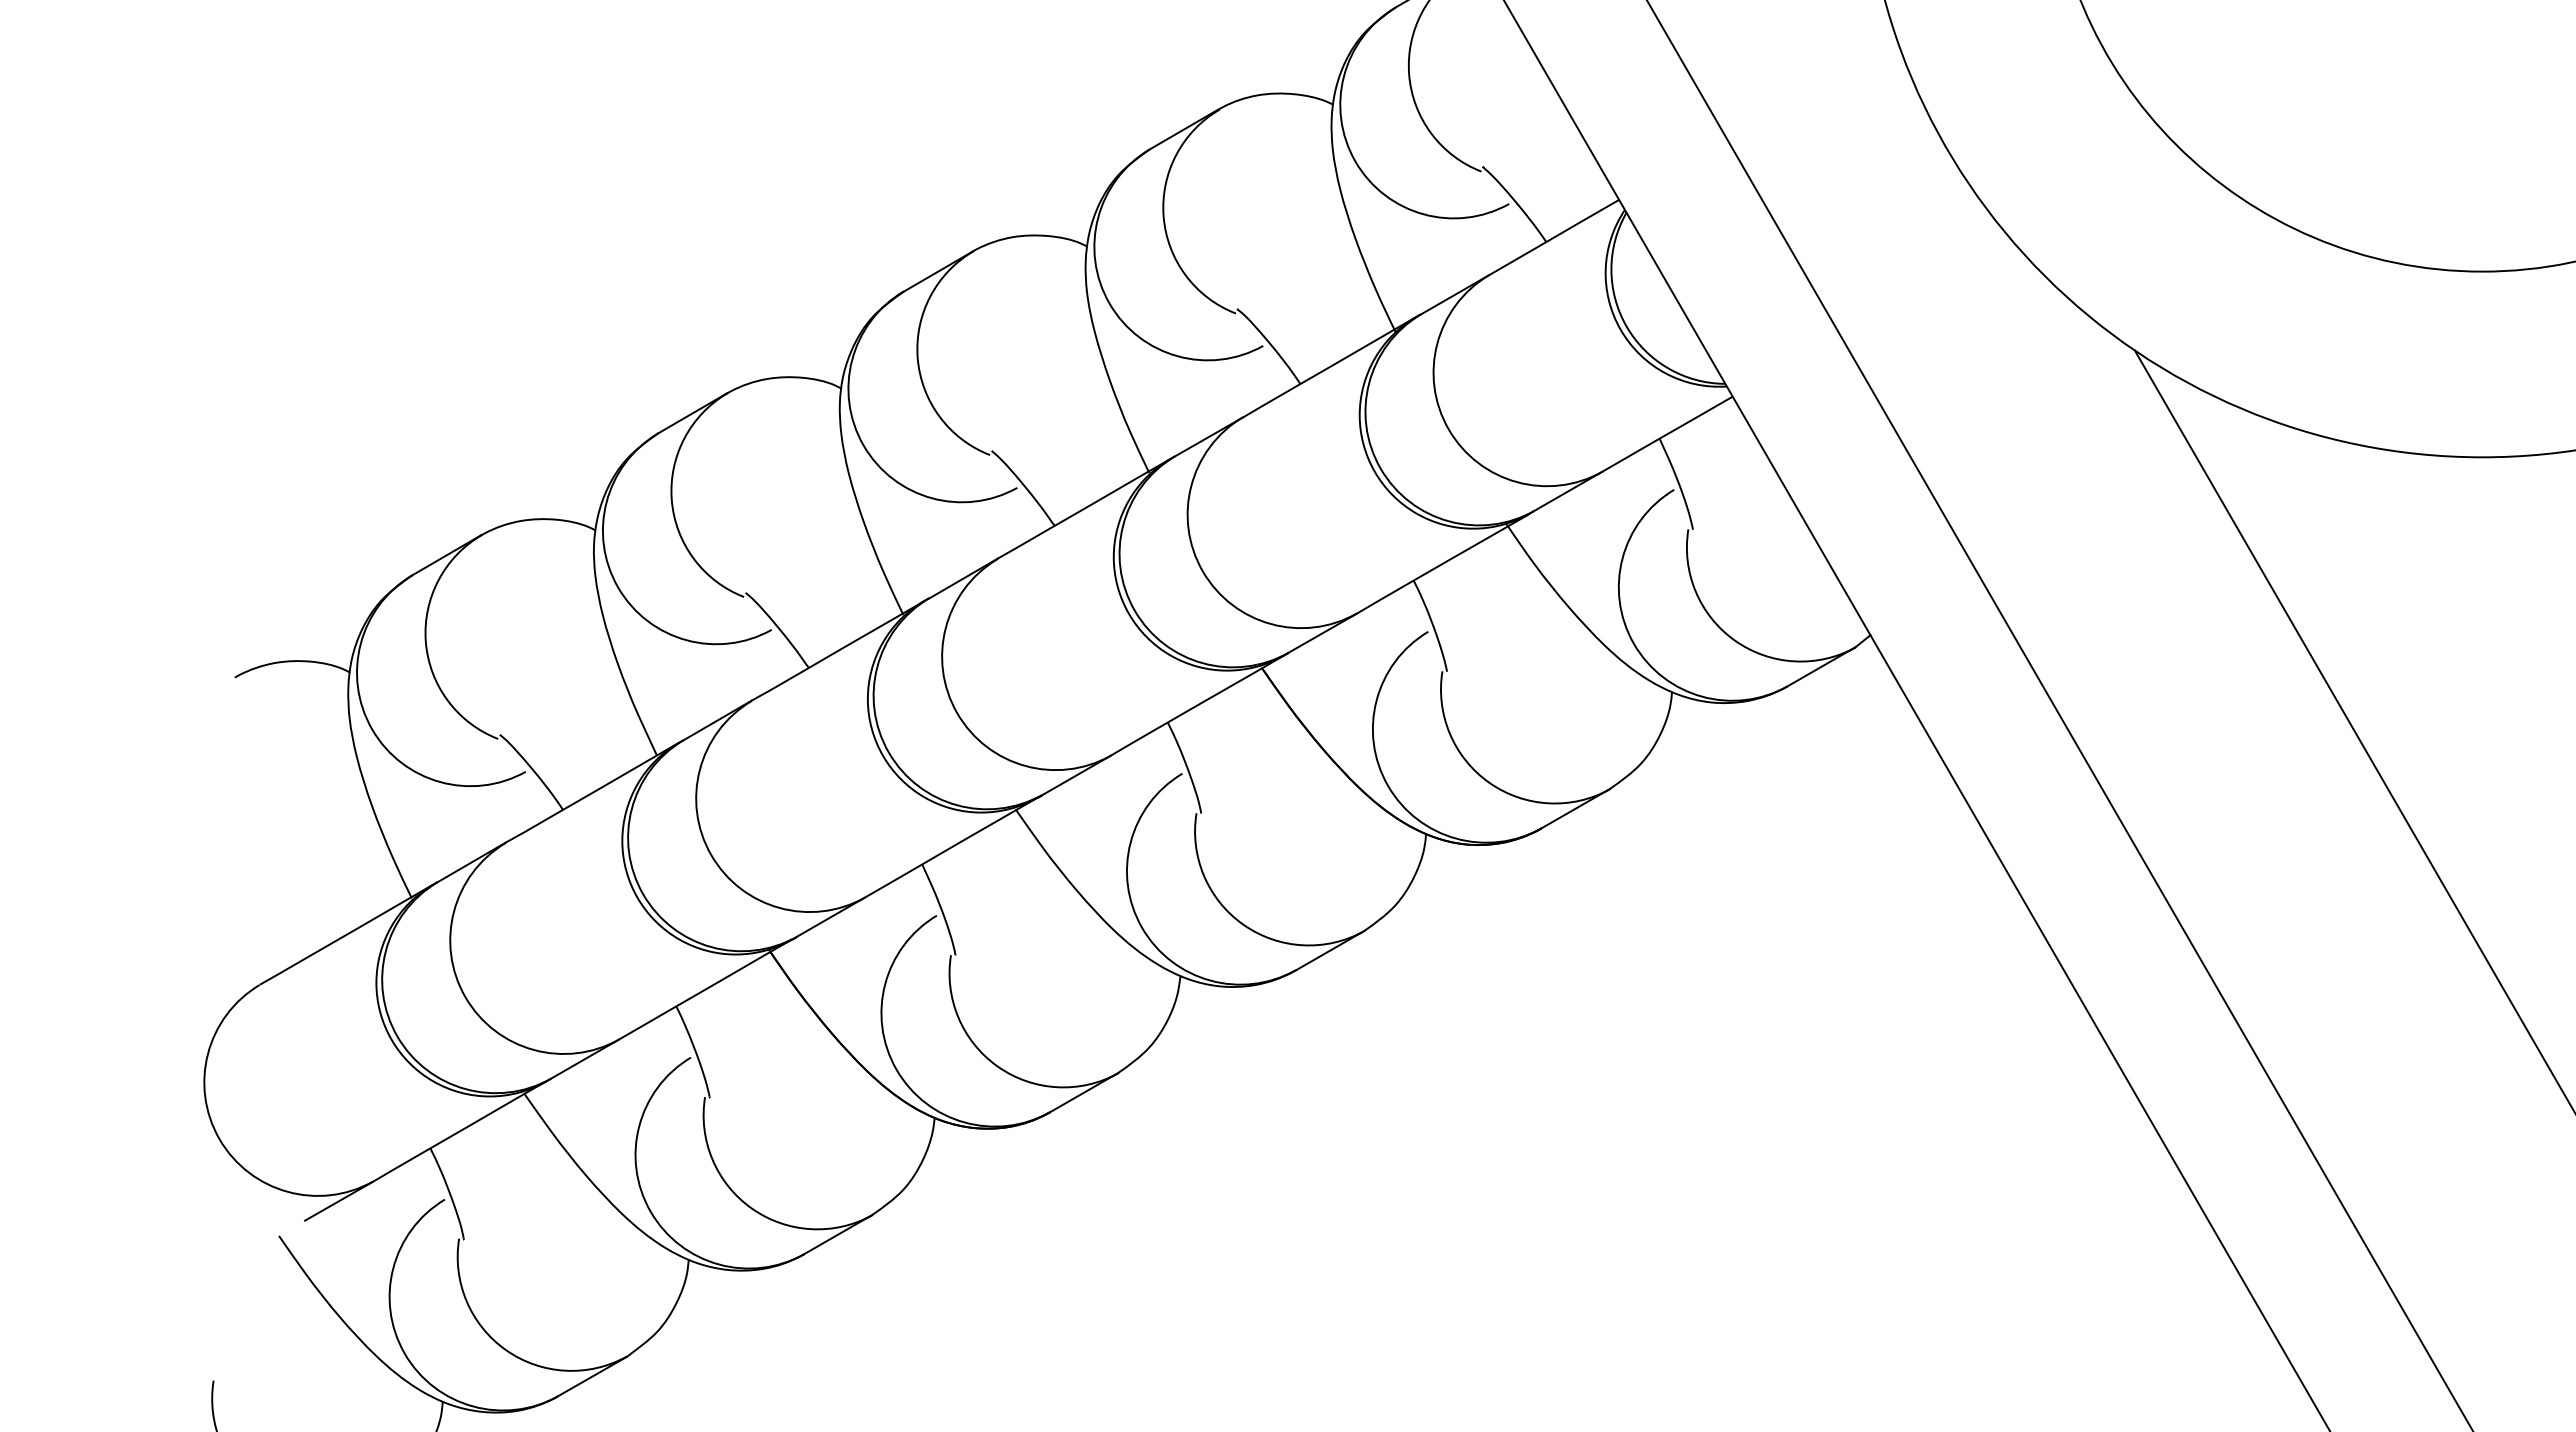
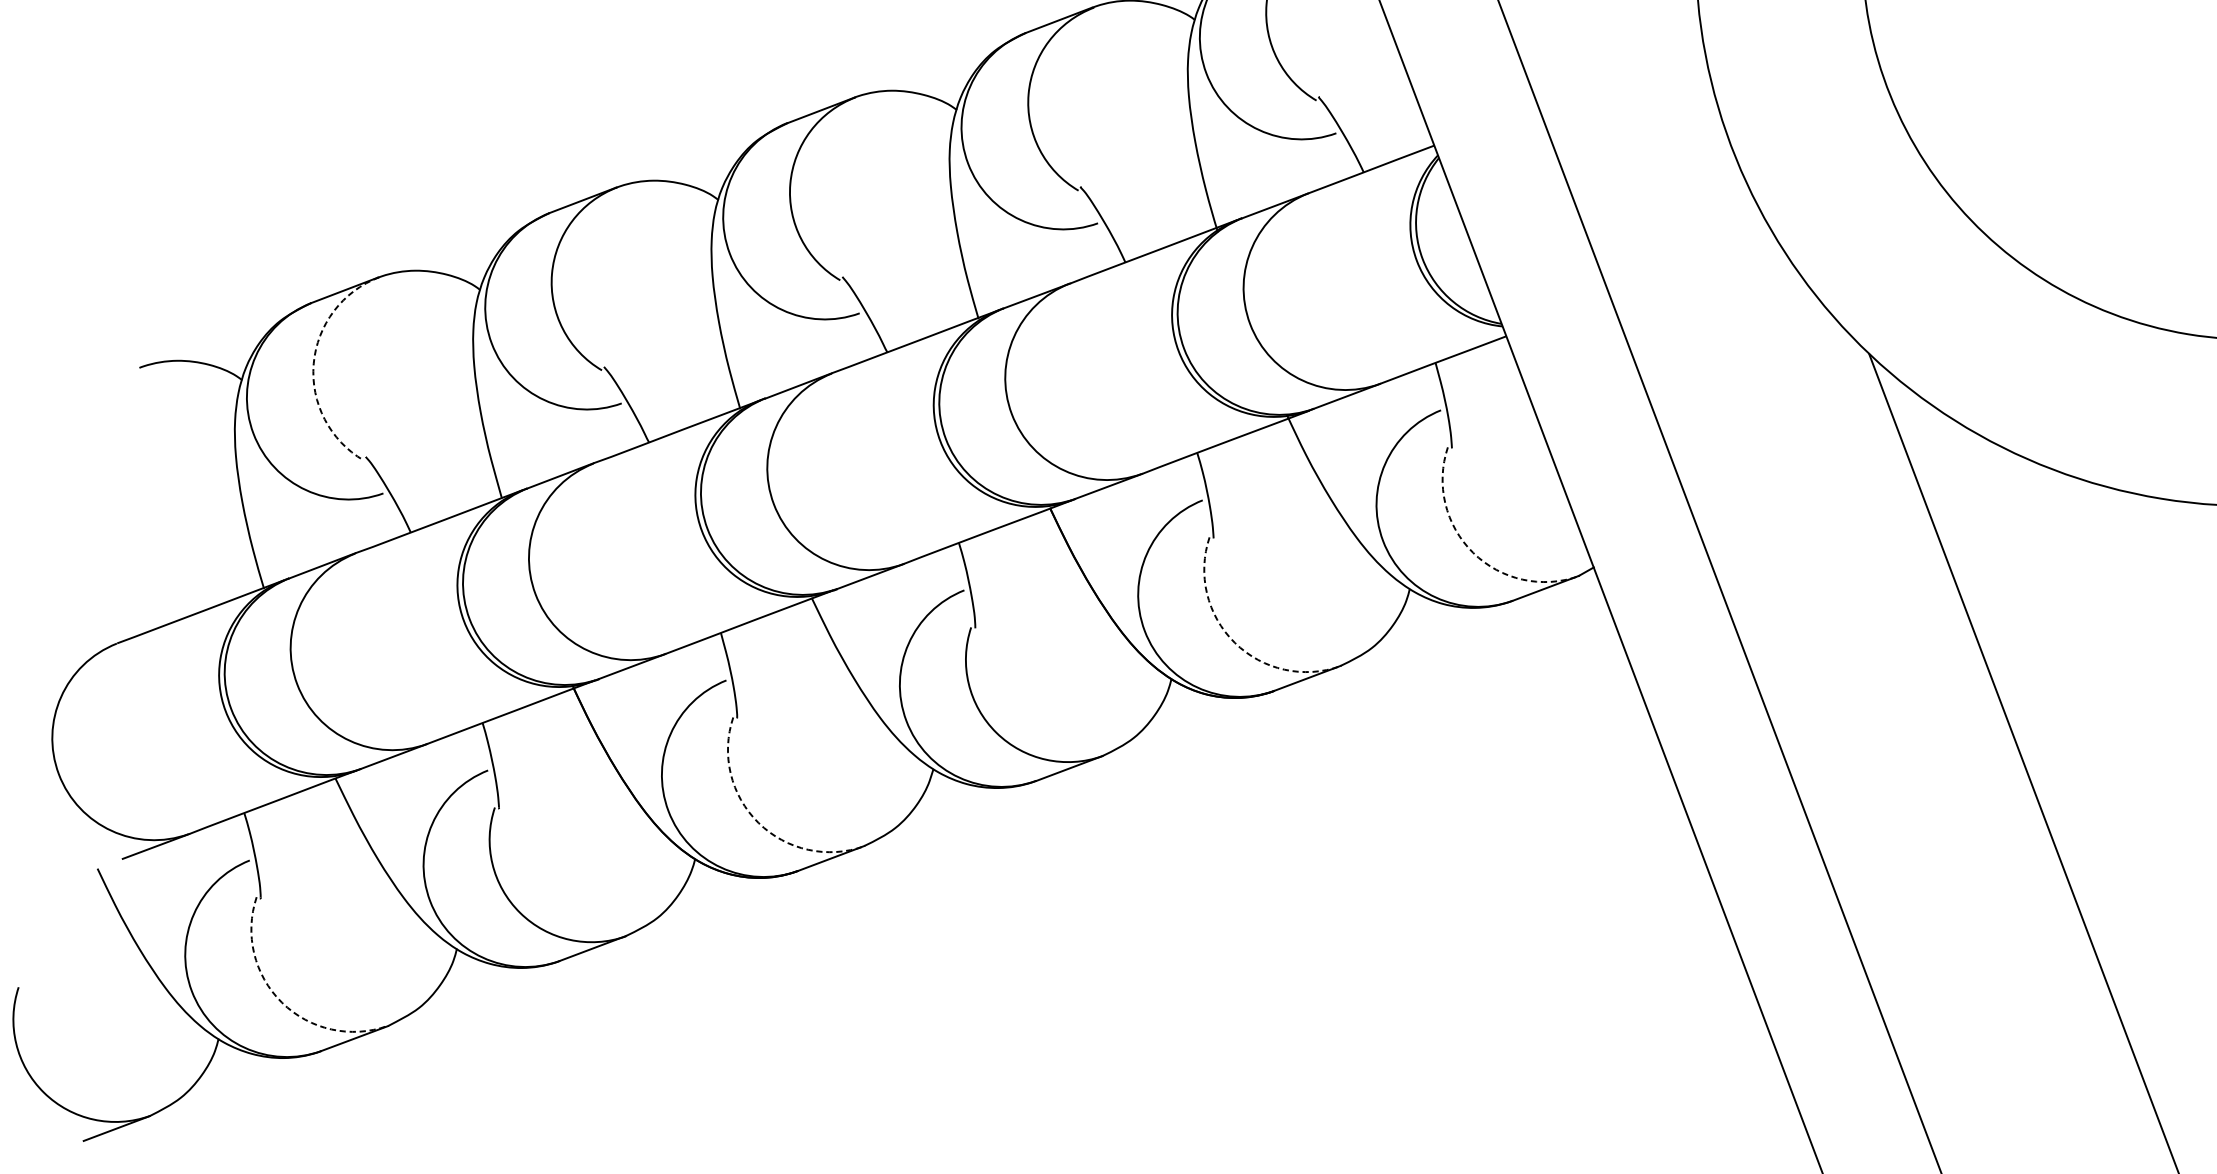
arc: (1735, 640) -> (1473, 552), solid -> dashed
arc: (425, 641) -> (313, 363), solid -> dashed
arc: (1489, 782) -> (1235, 642), solid -> dashed
arc: (997, 1066) -> (758, 822), solid -> dashed
arc: (505, 1350) -> (281, 1002), solid -> dashed

